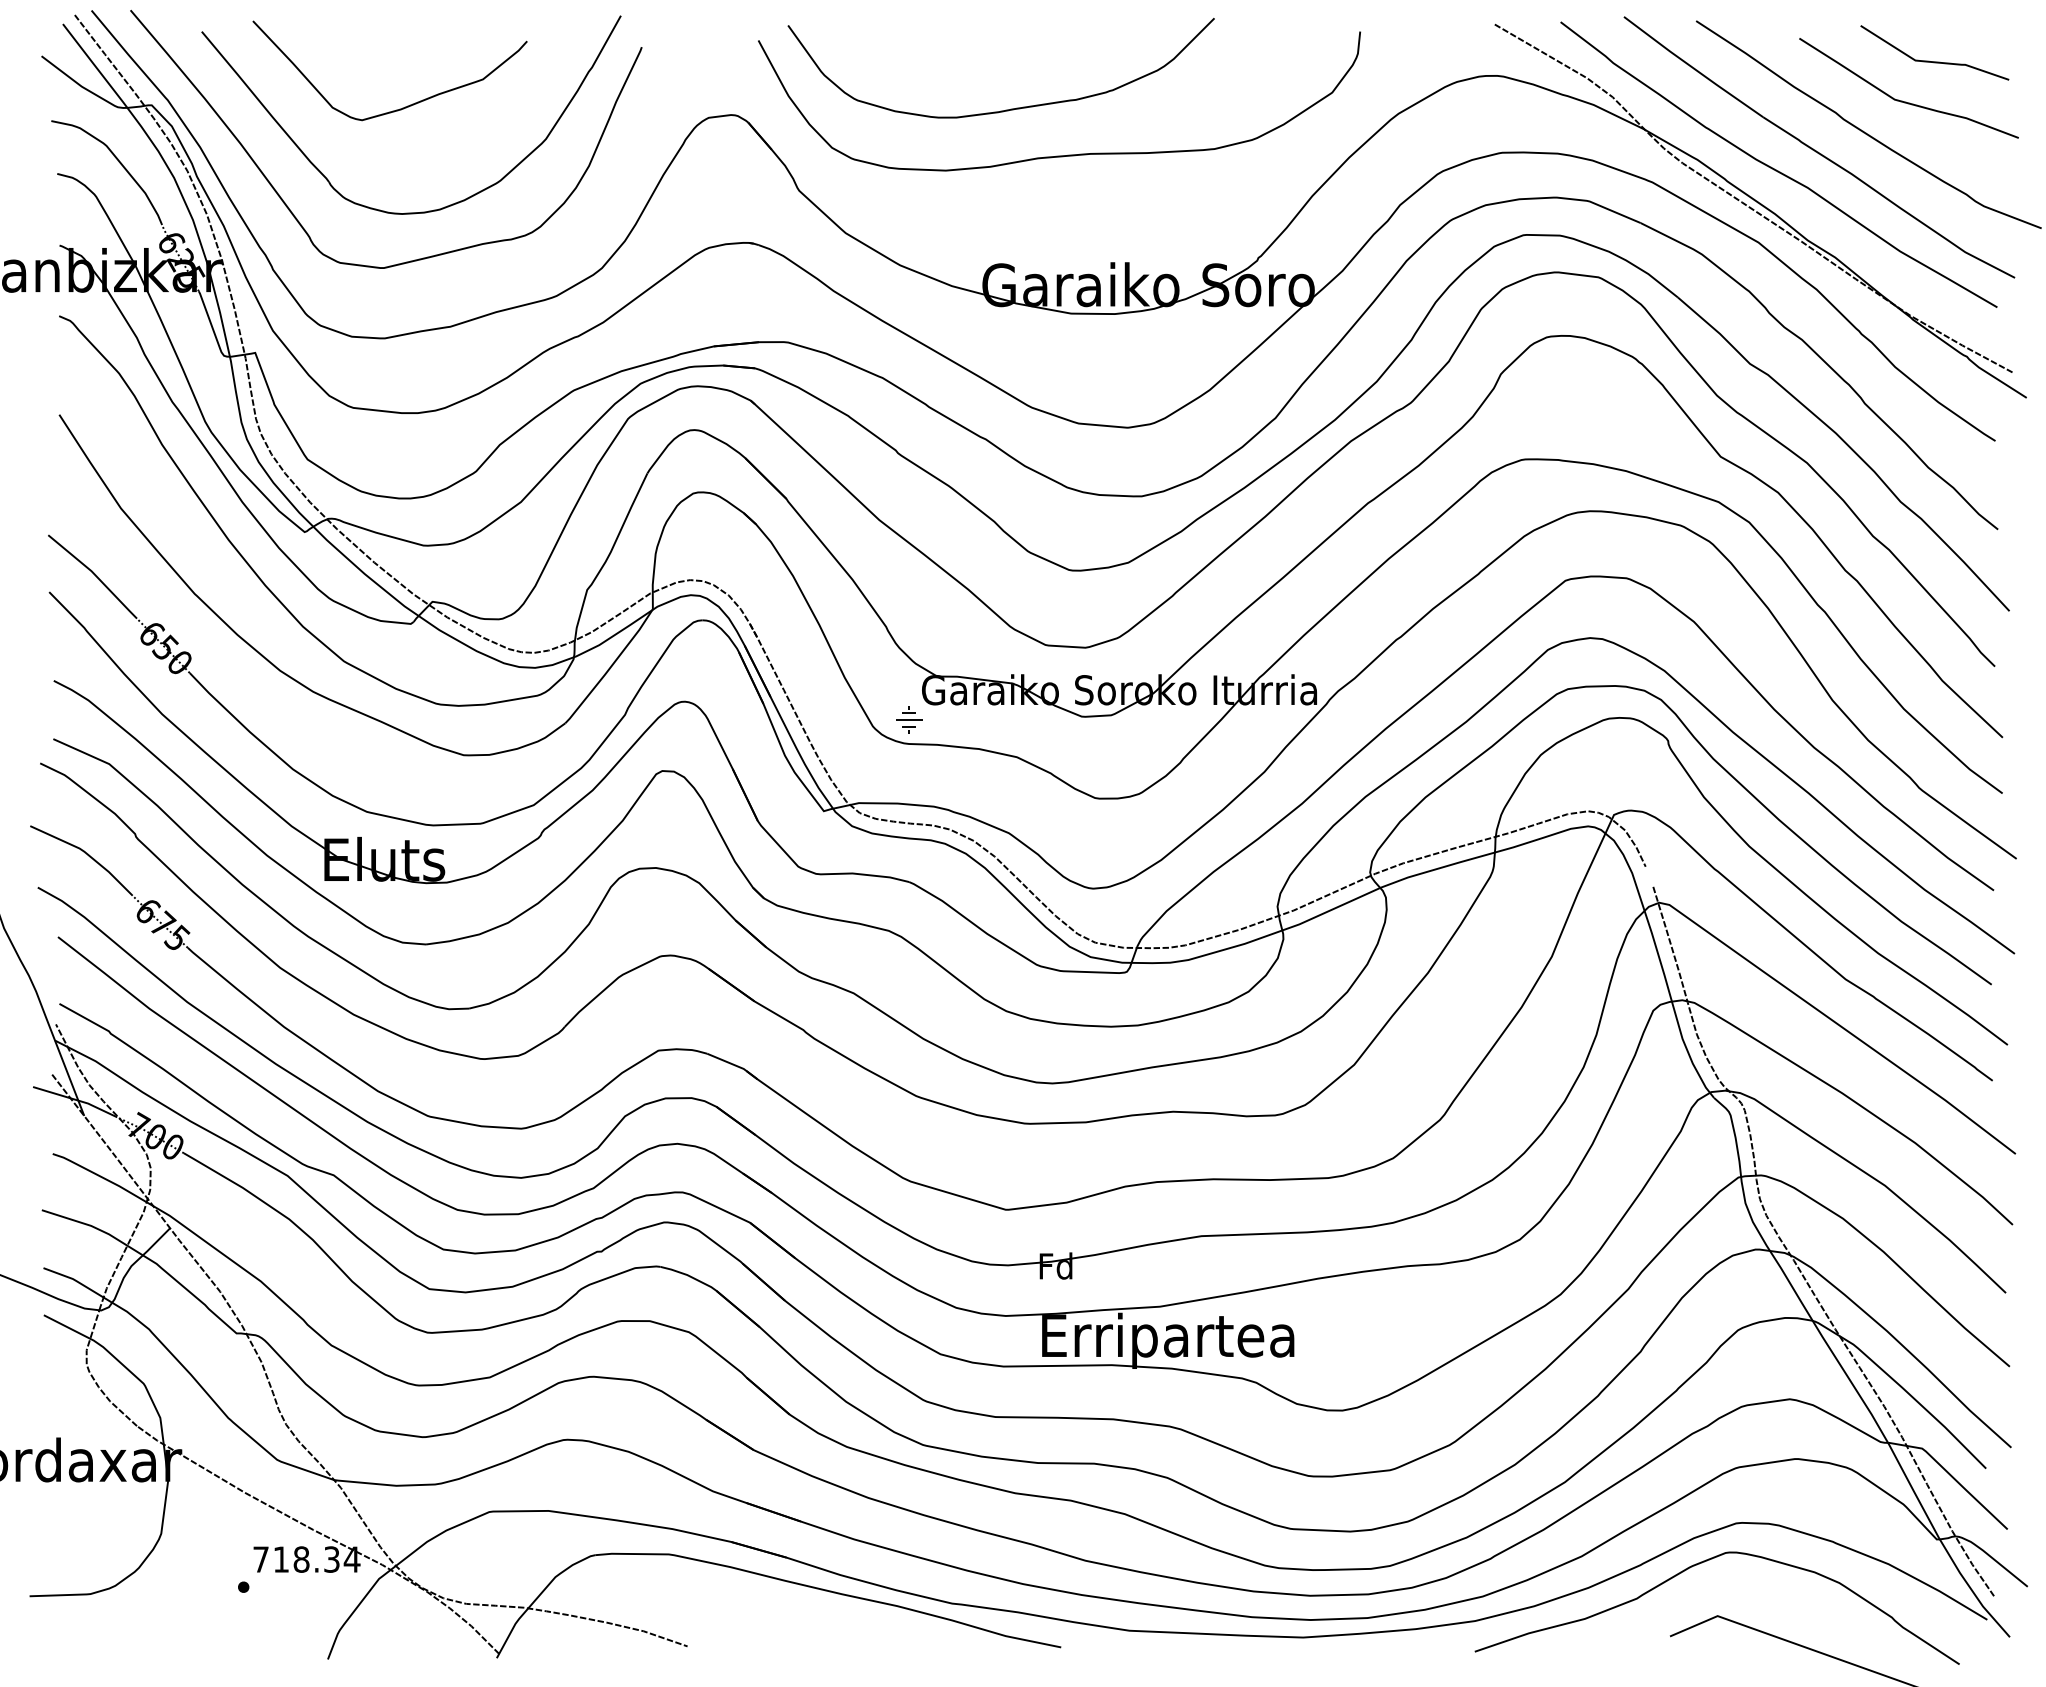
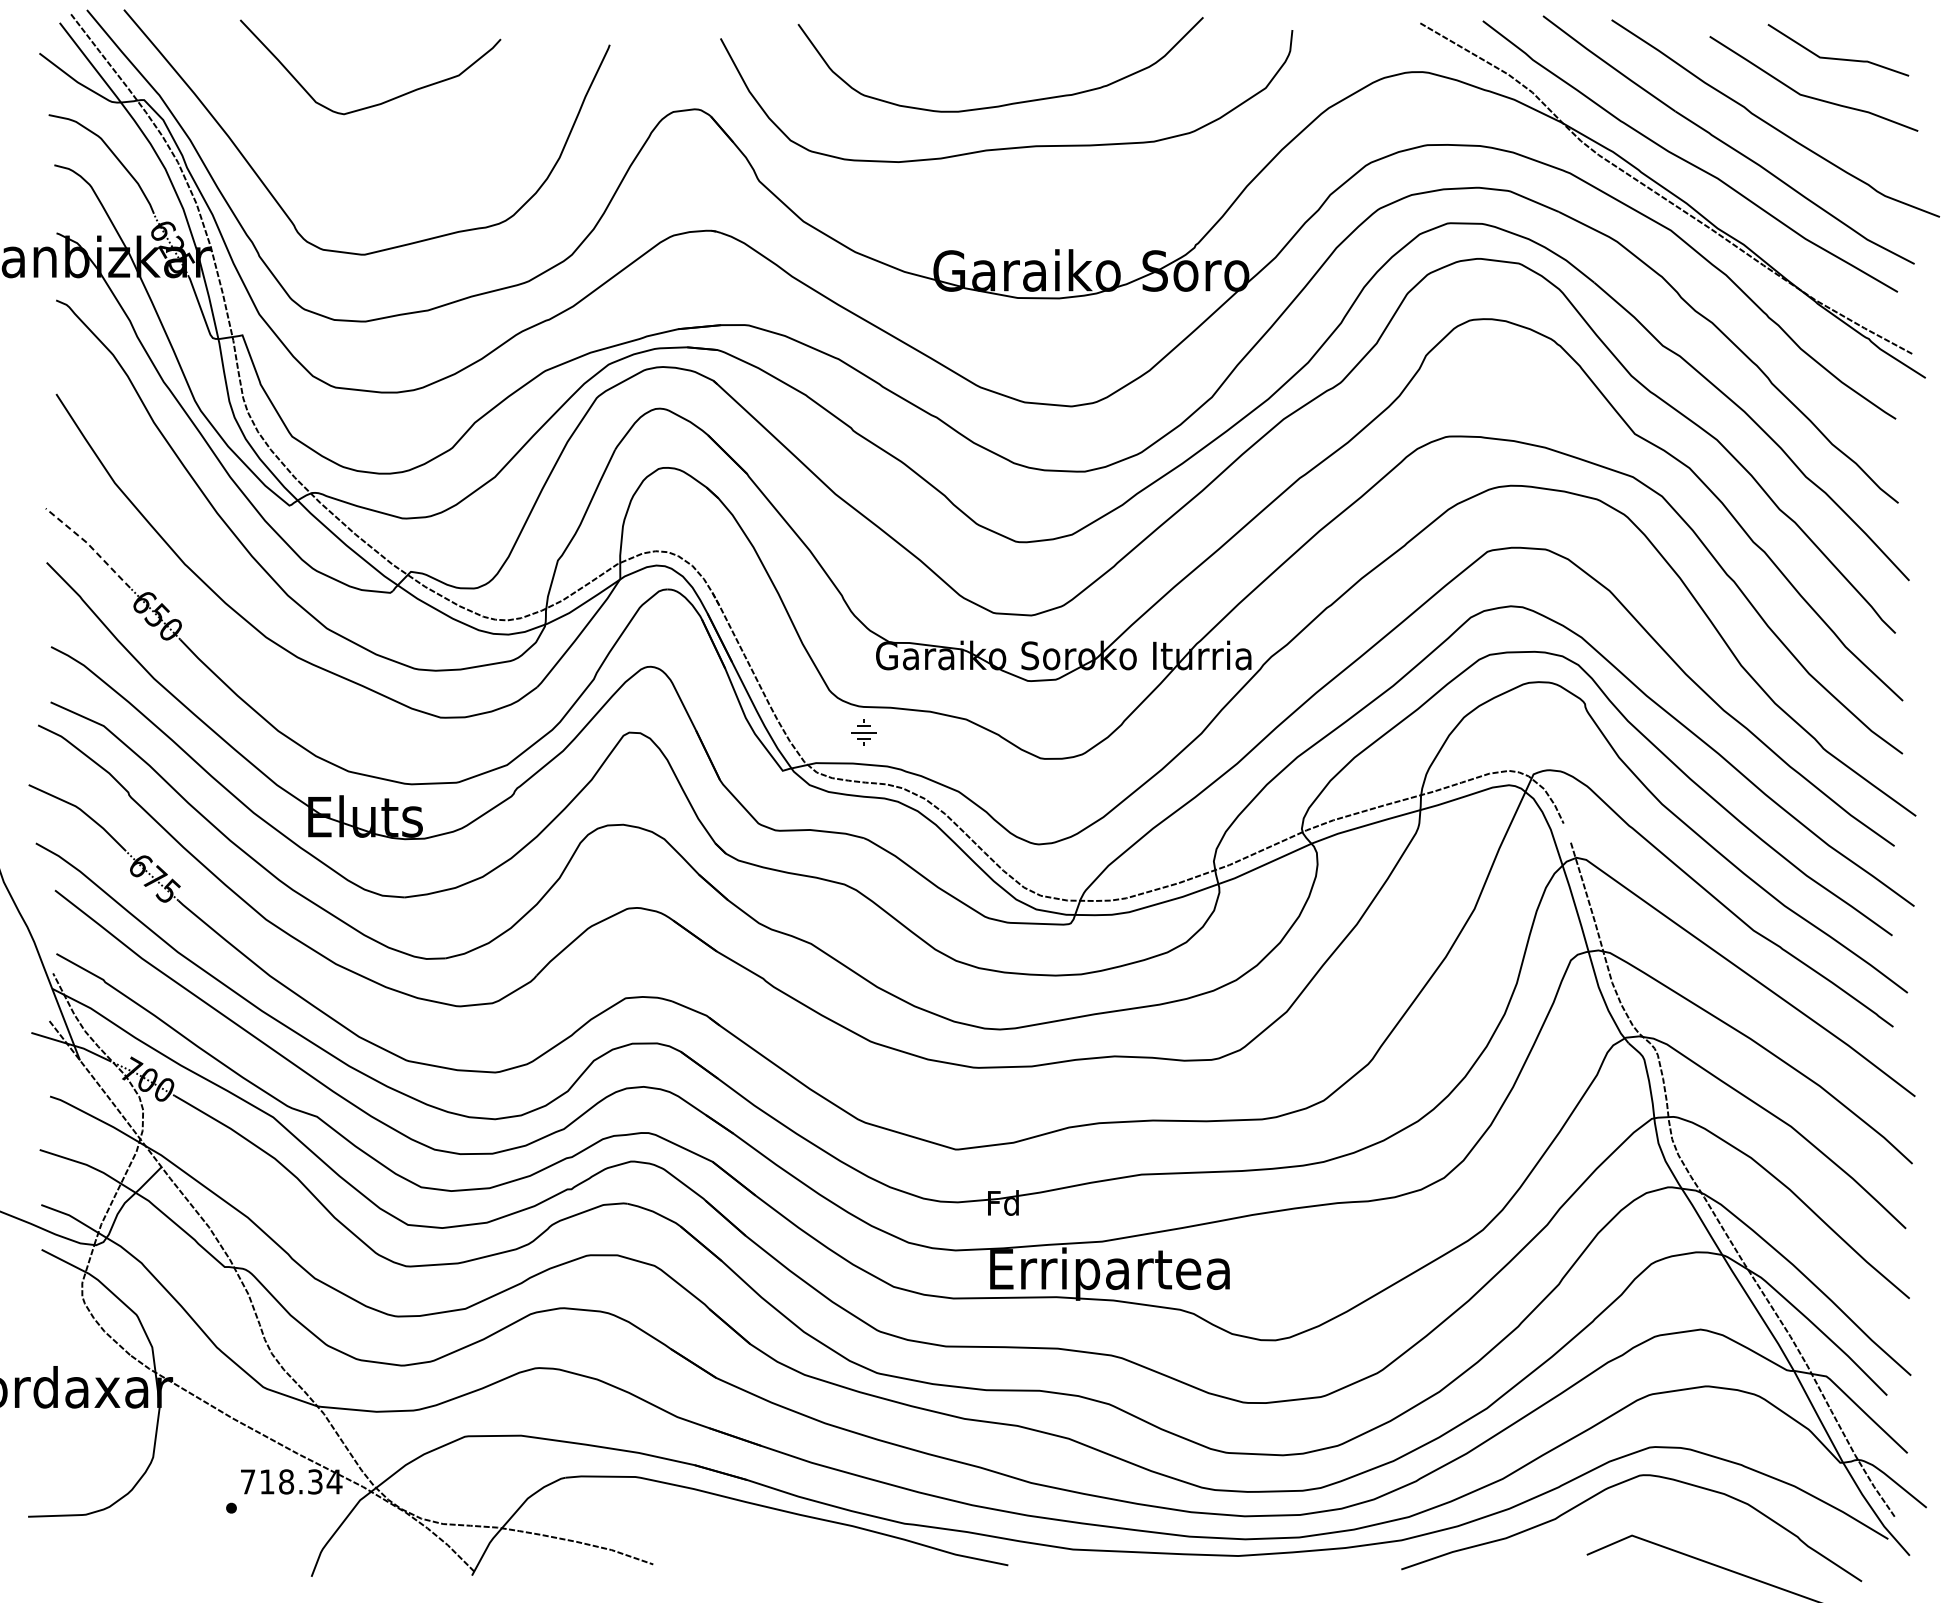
curve: (1005, 109) -> (1004, 104), moved
part: (428, 210) -> (407, 200), removed
line: (94, 574) -> (89, 545), solid -> dashed
part: (909, 719) -> (864, 732), moved

